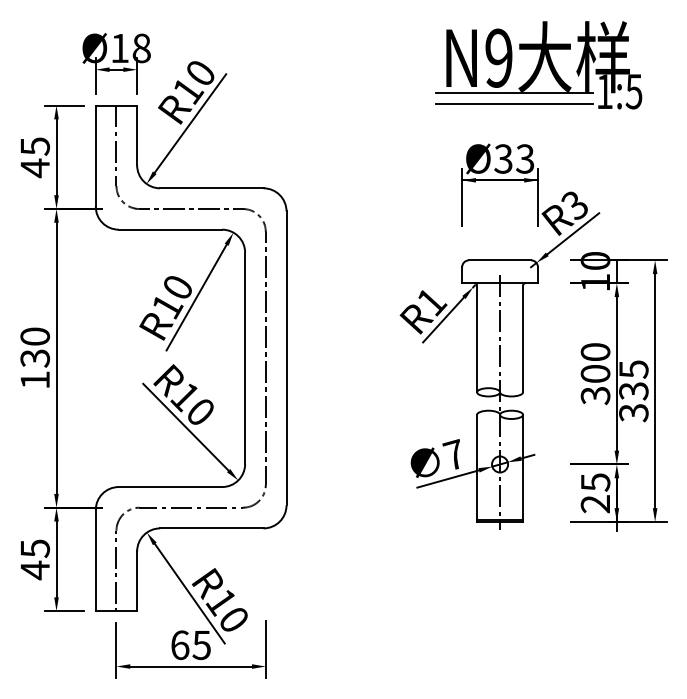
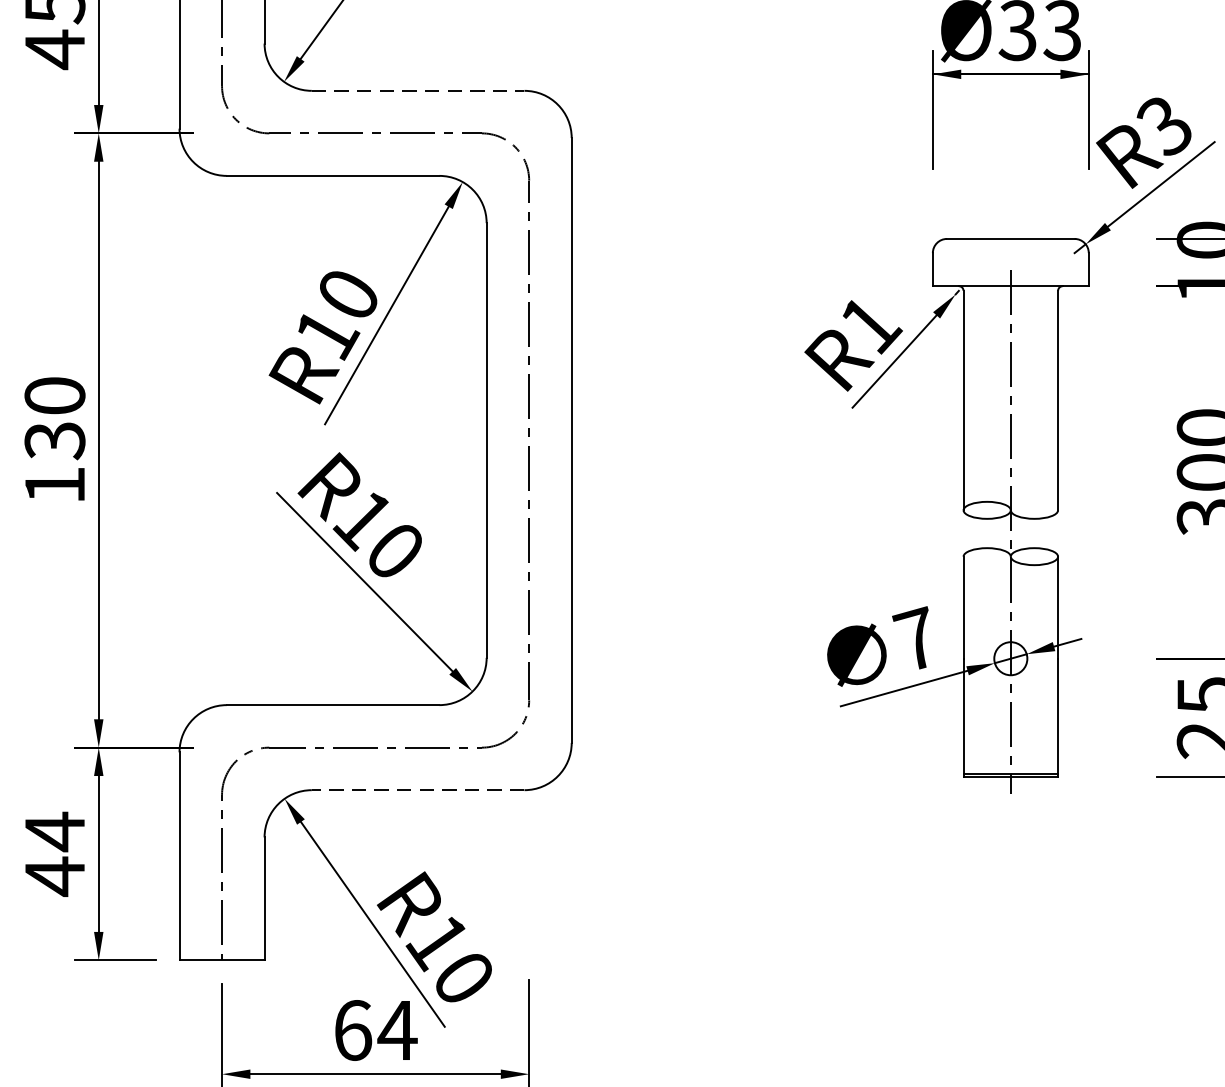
line: (211, 188) -> (417, 91), solid -> dashed
line: (211, 528) -> (417, 790), solid -> dashed
text: (35, 548) -> (55, 831), 45 -> 44
text: (201, 645) -> (396, 1030), 65 -> 64

